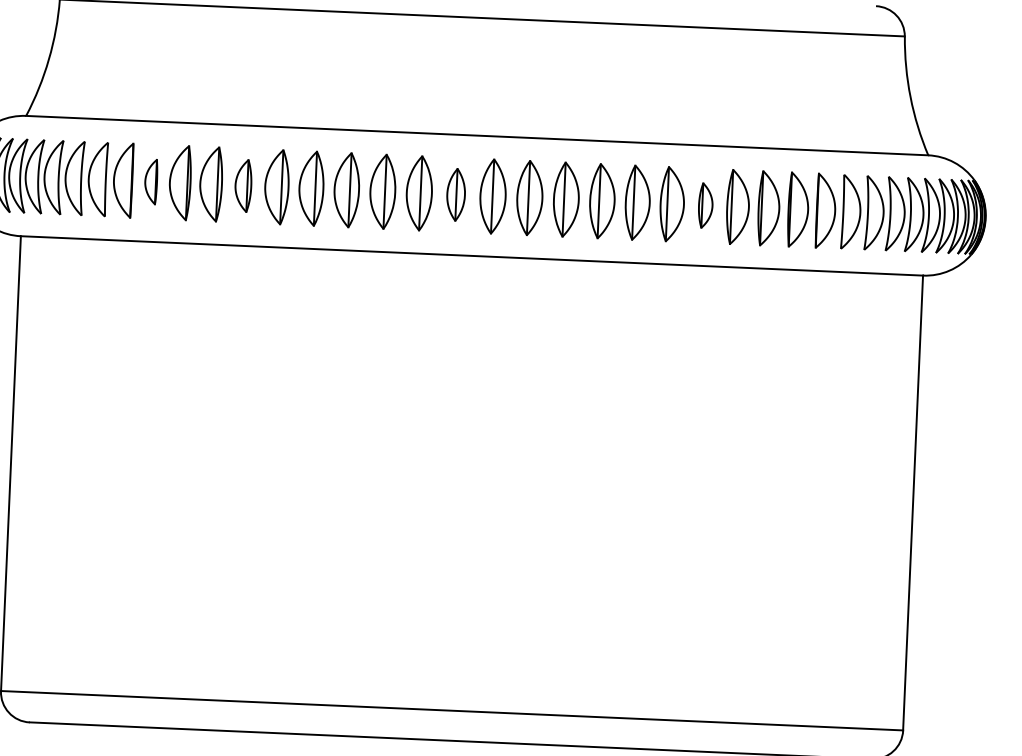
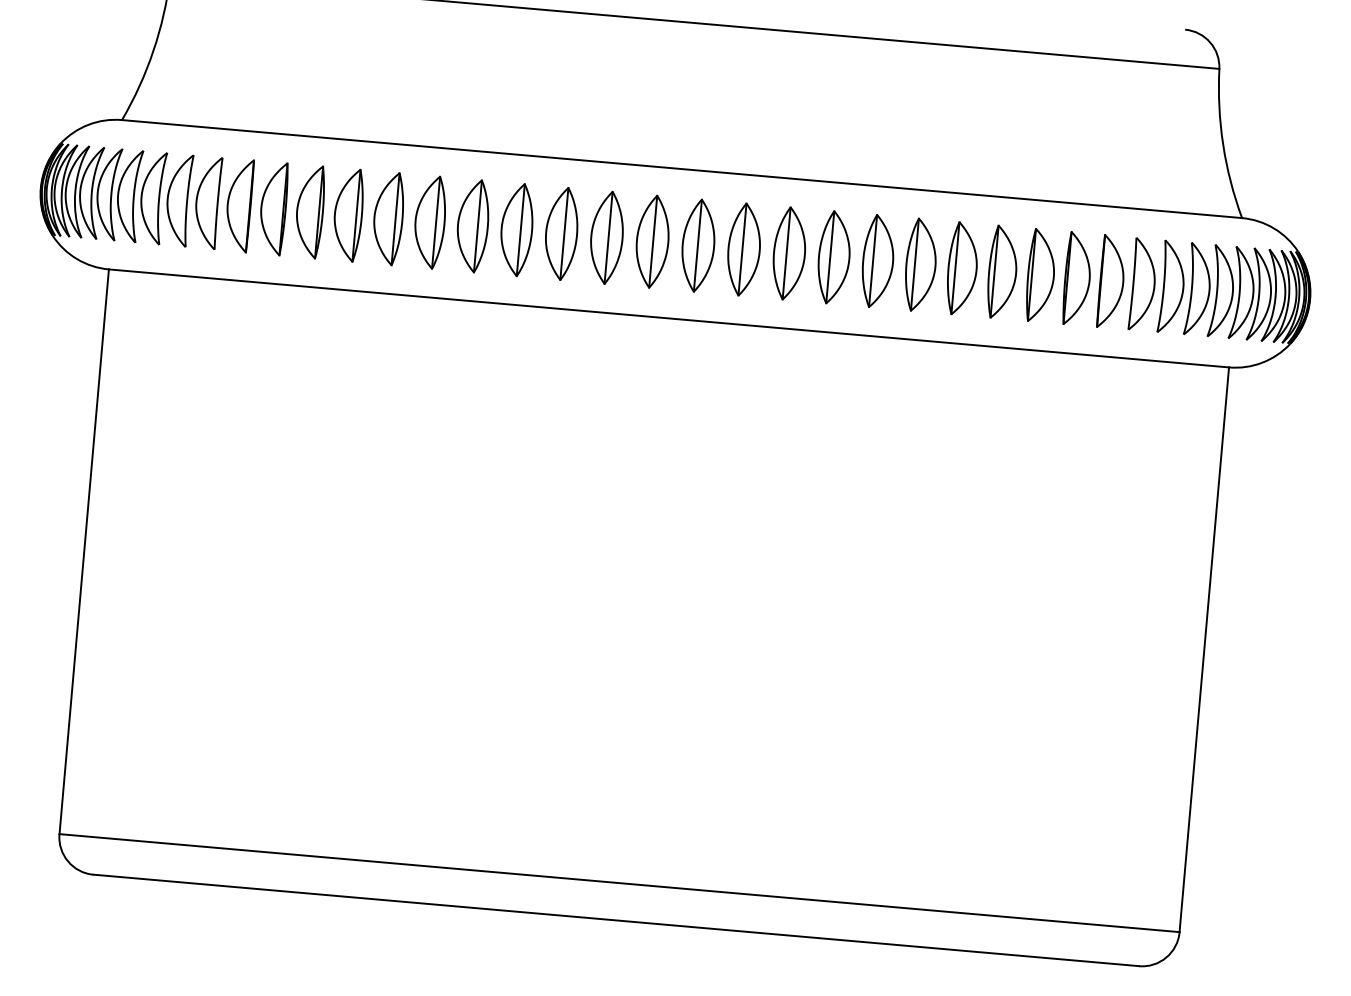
part: (151, 182) -> (274, 209), size x1.67
part: (243, 186) -> (388, 219), size x1.43
part: (456, 194) -> (652, 241), size x1.43
part: (705, 205) -> (962, 268), size x1.67

